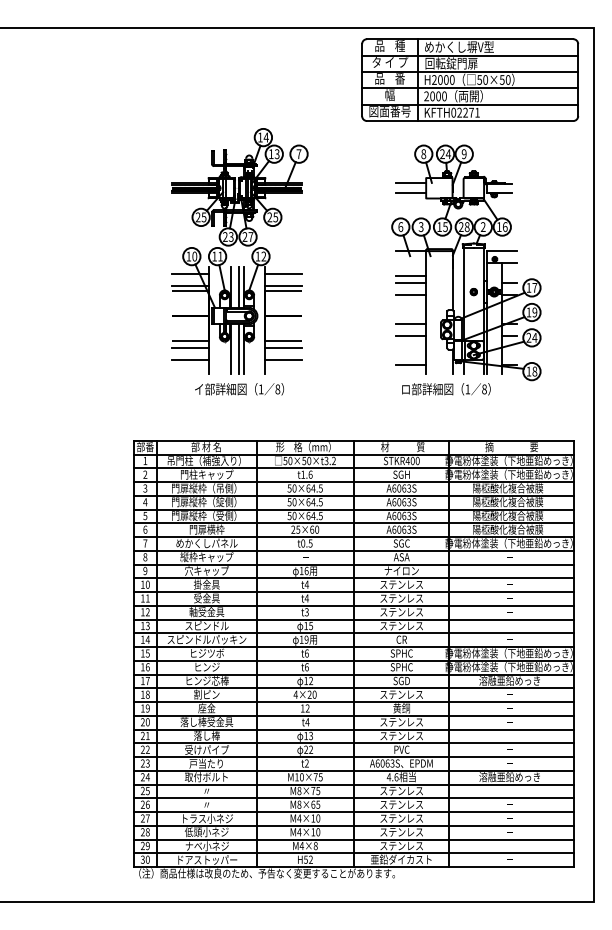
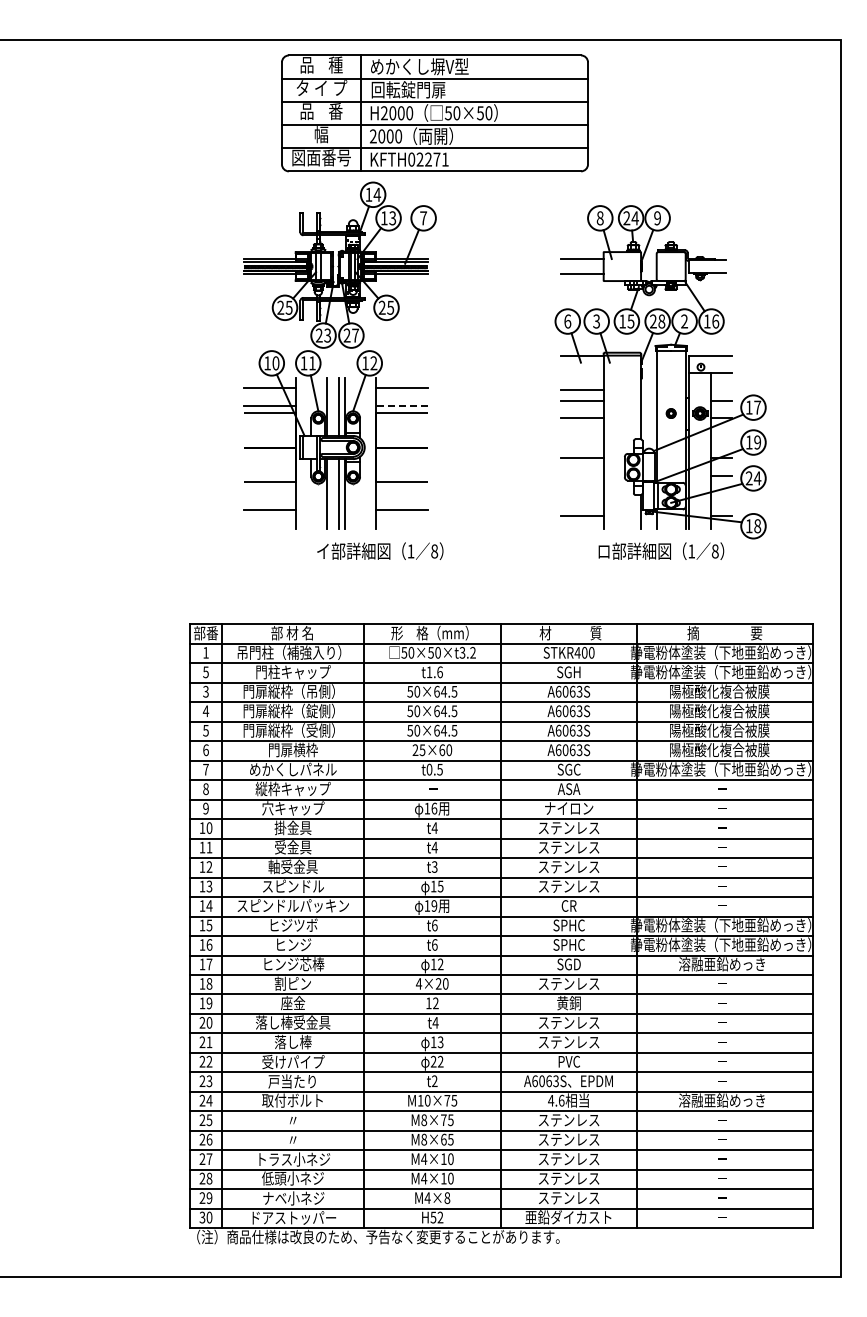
part: (469, 80) -> (434, 113), moved
line: (283, 286) -> (401, 405), solid -> dashed
line: (411, 335) -> (582, 475), removed
line: (190, 347) -> (269, 492), removed
line: (283, 347) -> (401, 492), removed
text: (239, 388) -> (380, 550), moved
text: (446, 388) -> (661, 550), moved
text: (145, 474) -> (205, 672), 2 -> 5

